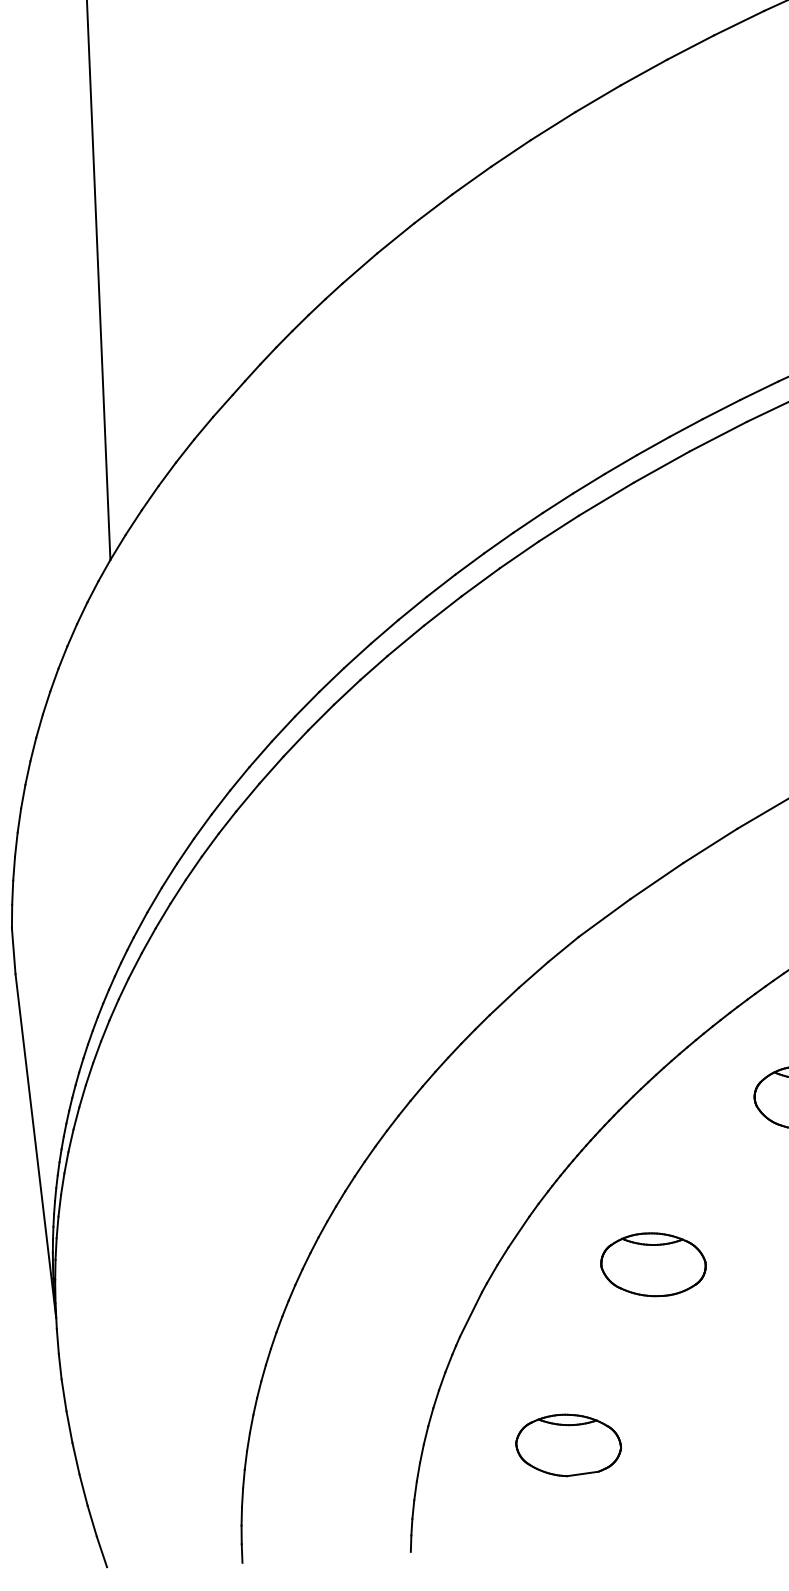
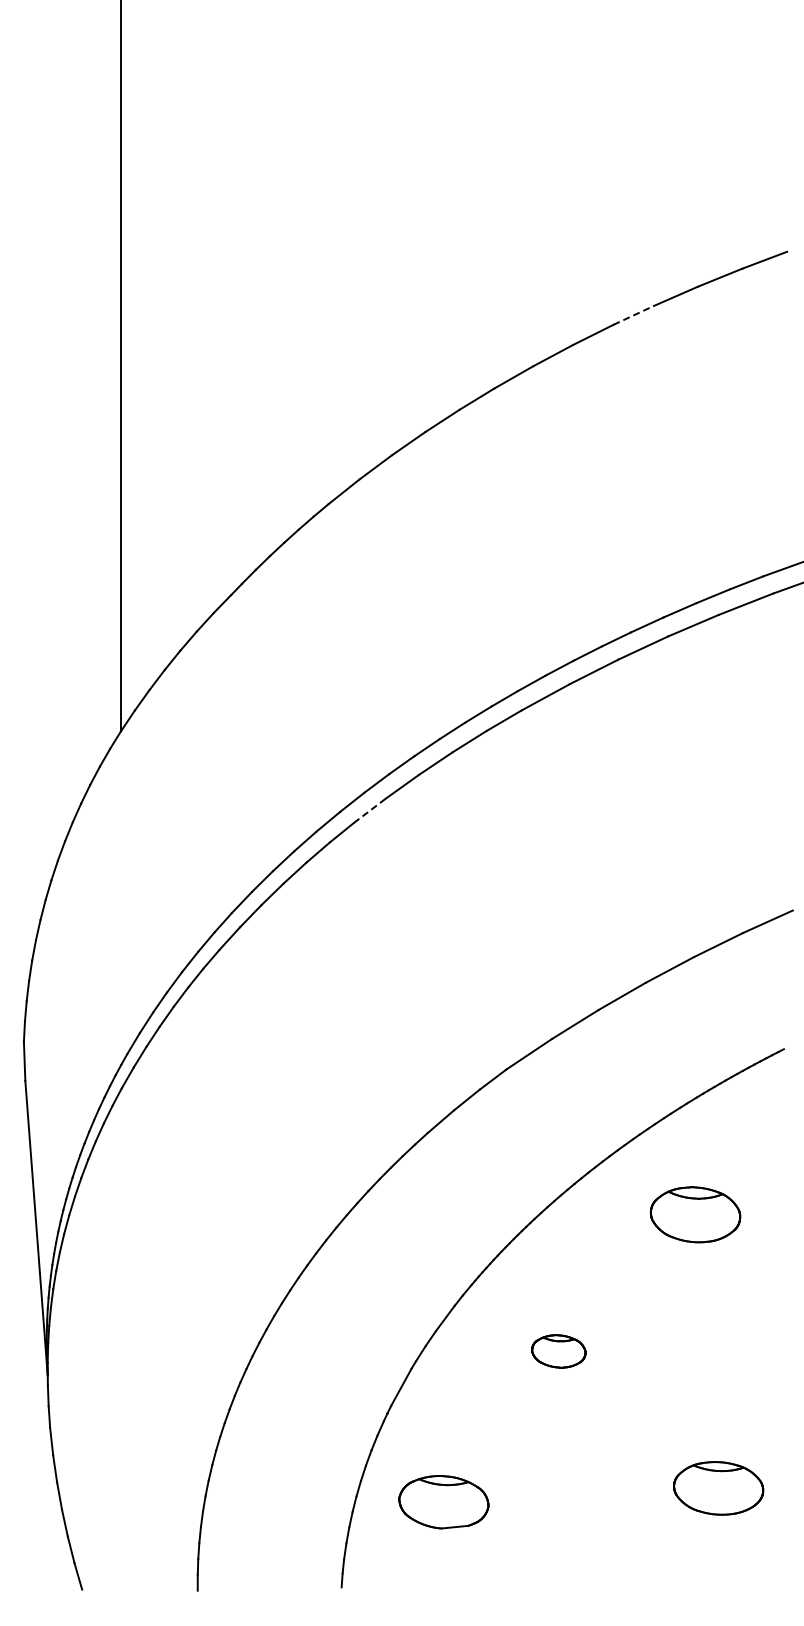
line: (690, 47) -> (633, 315), solid -> dashed
line: (406, 640) -> (370, 810), solid -> dashed
part: (653, 1264) -> (558, 1351), size x0.6
part: (568, 1445) -> (443, 1502), moved

